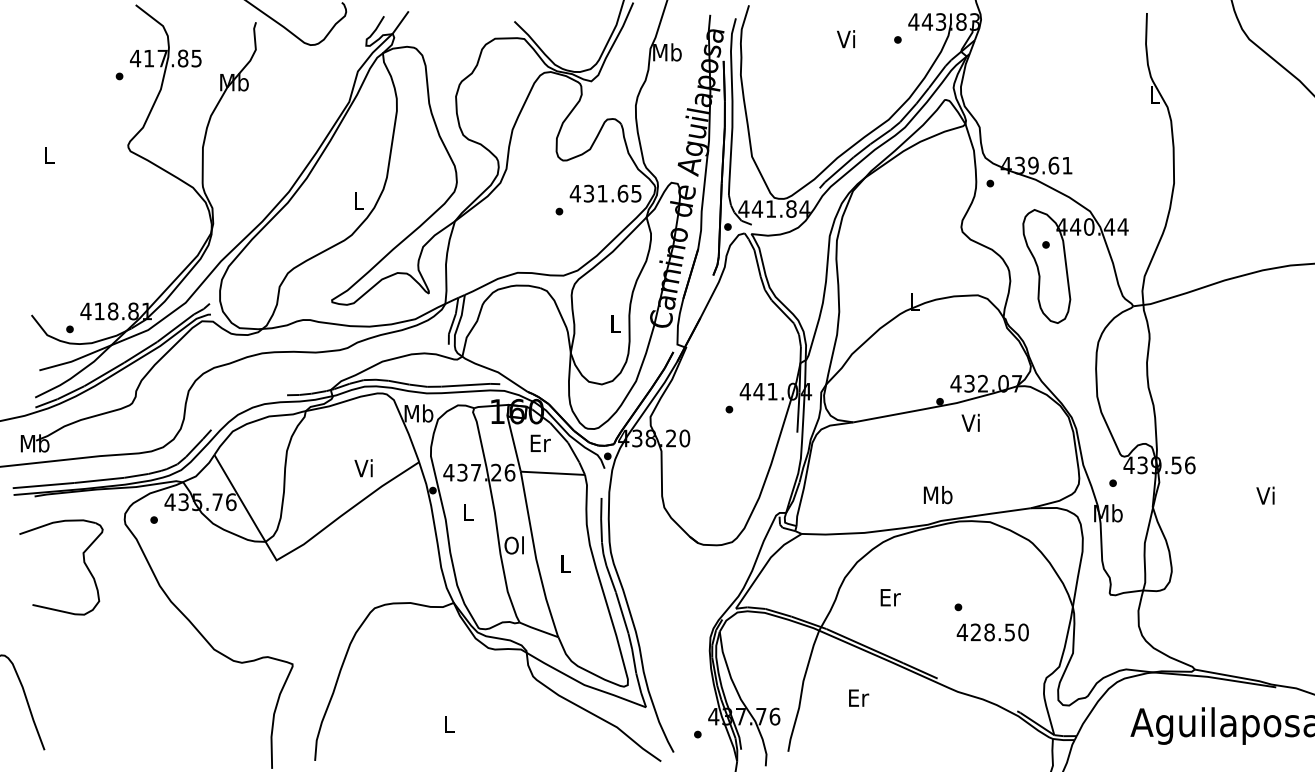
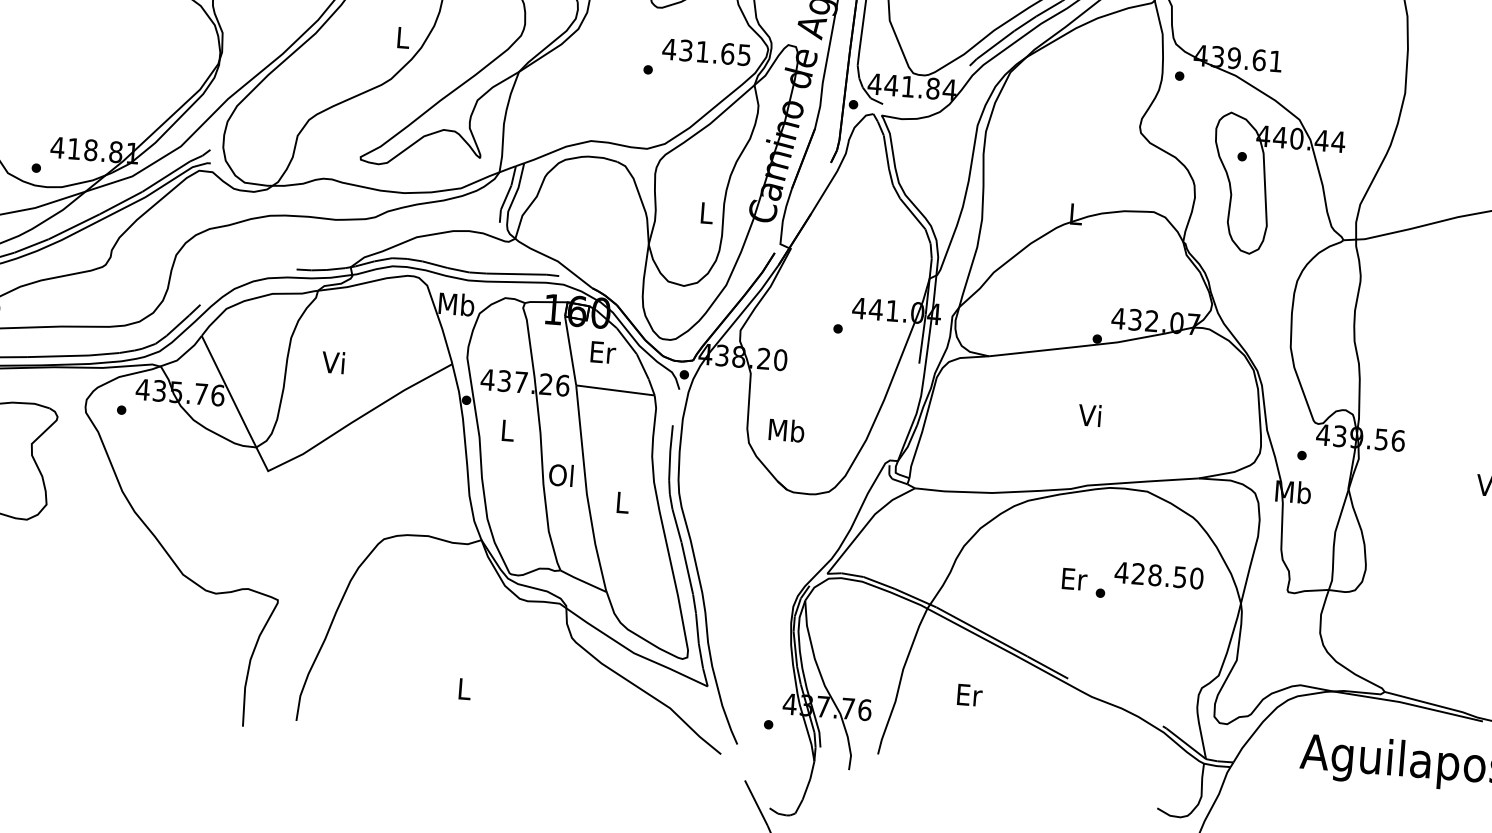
text: (970, 422) -> (1089, 414), moved
text: (363, 468) -> (333, 362), moved
text: (938, 495) -> (787, 431), moved
text: (890, 597) -> (1074, 579), moved
text: (992, 632) -> (1158, 575), moved

